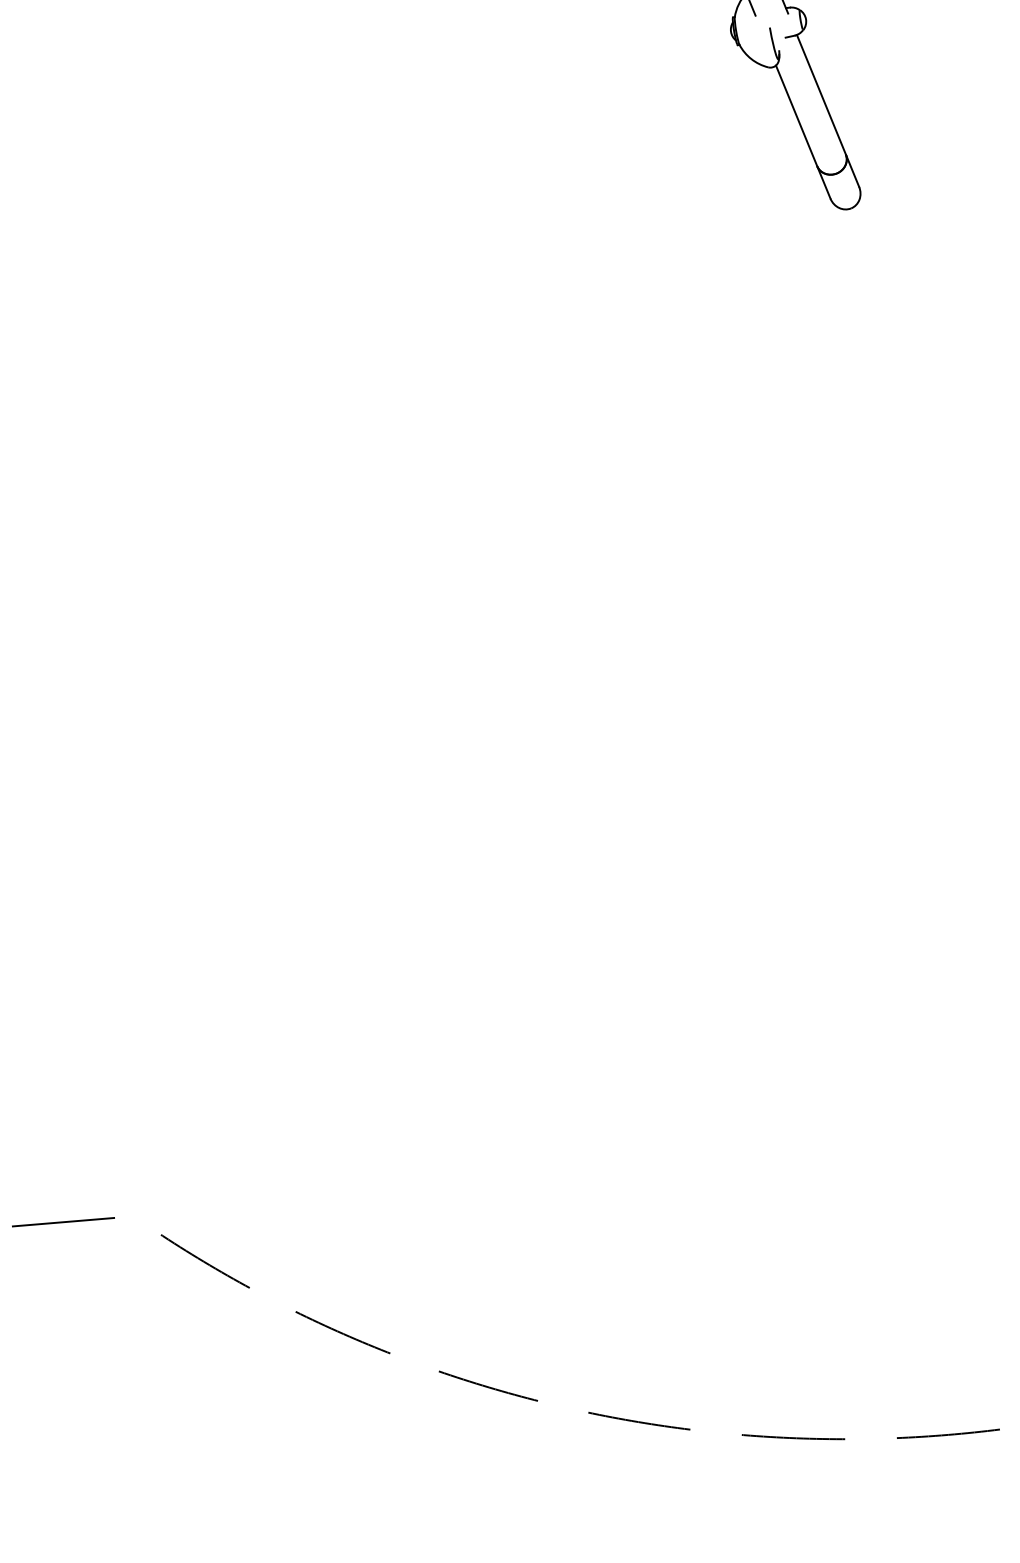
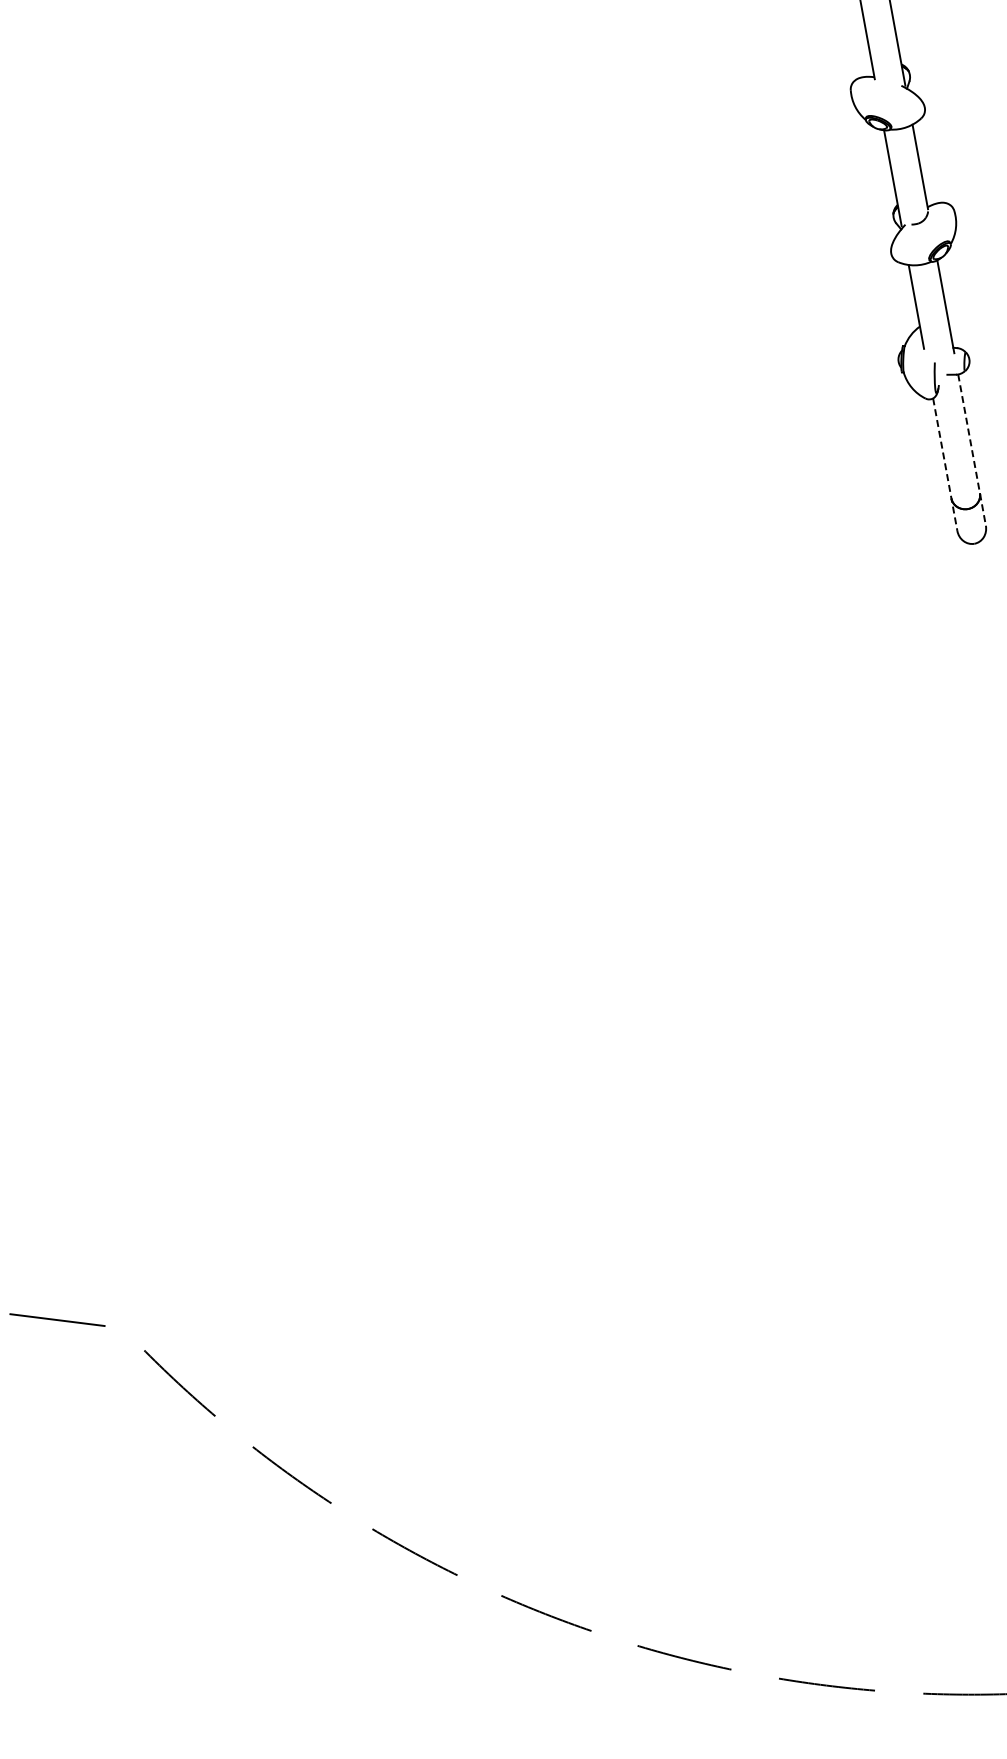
line: (828, 111) -> (972, 450), solid -> dashed
line: (803, 132) -> (945, 465), solid -> dashed

